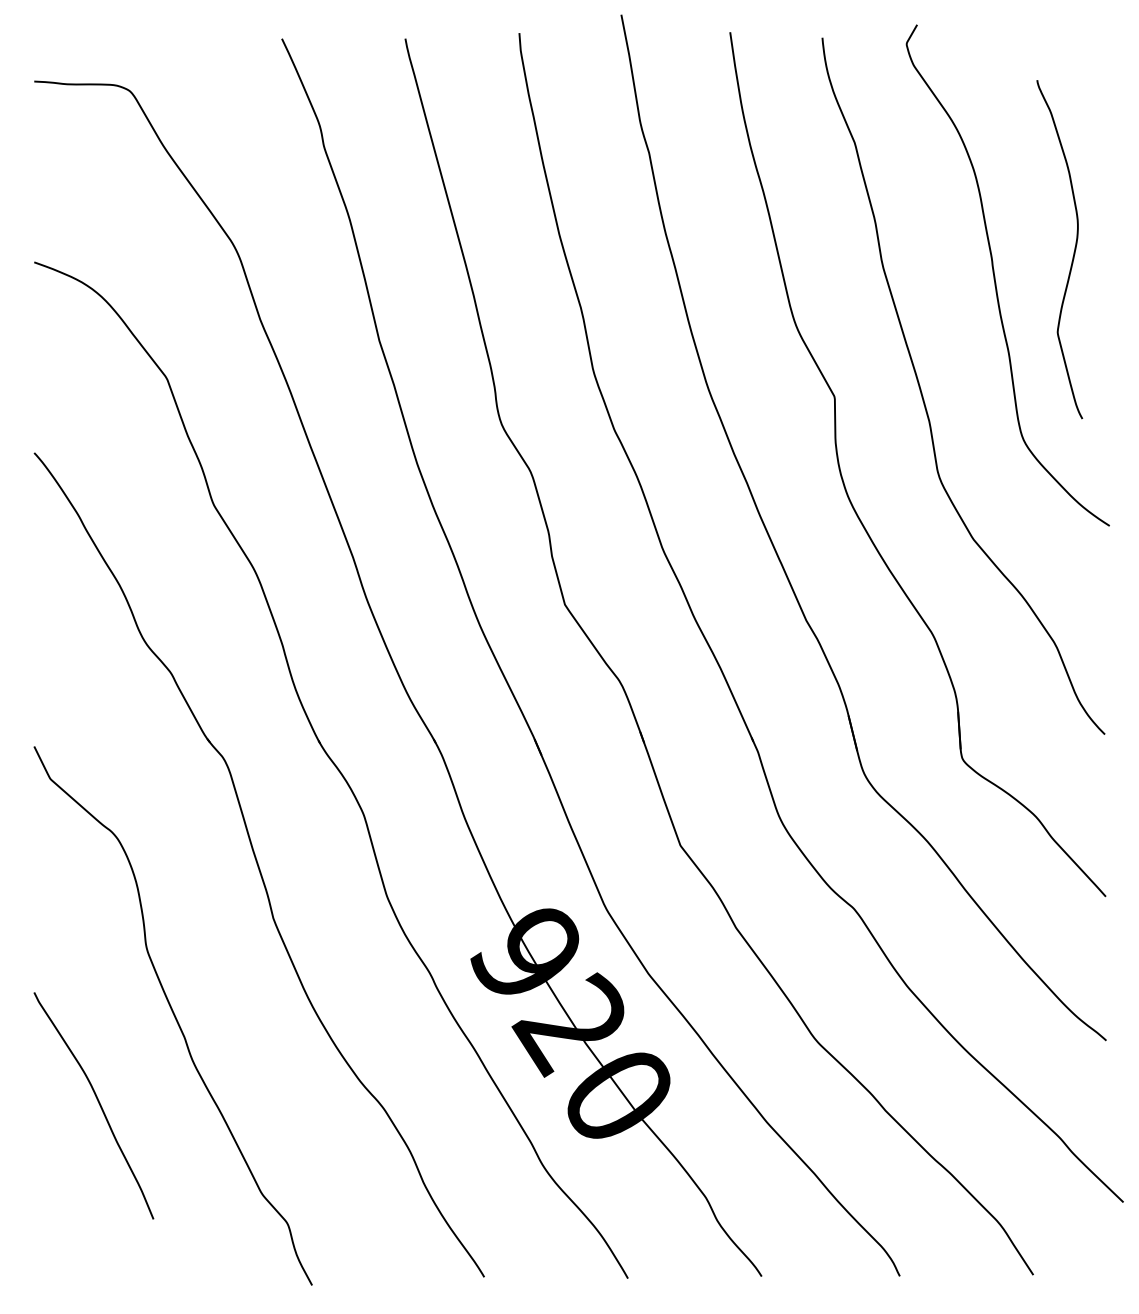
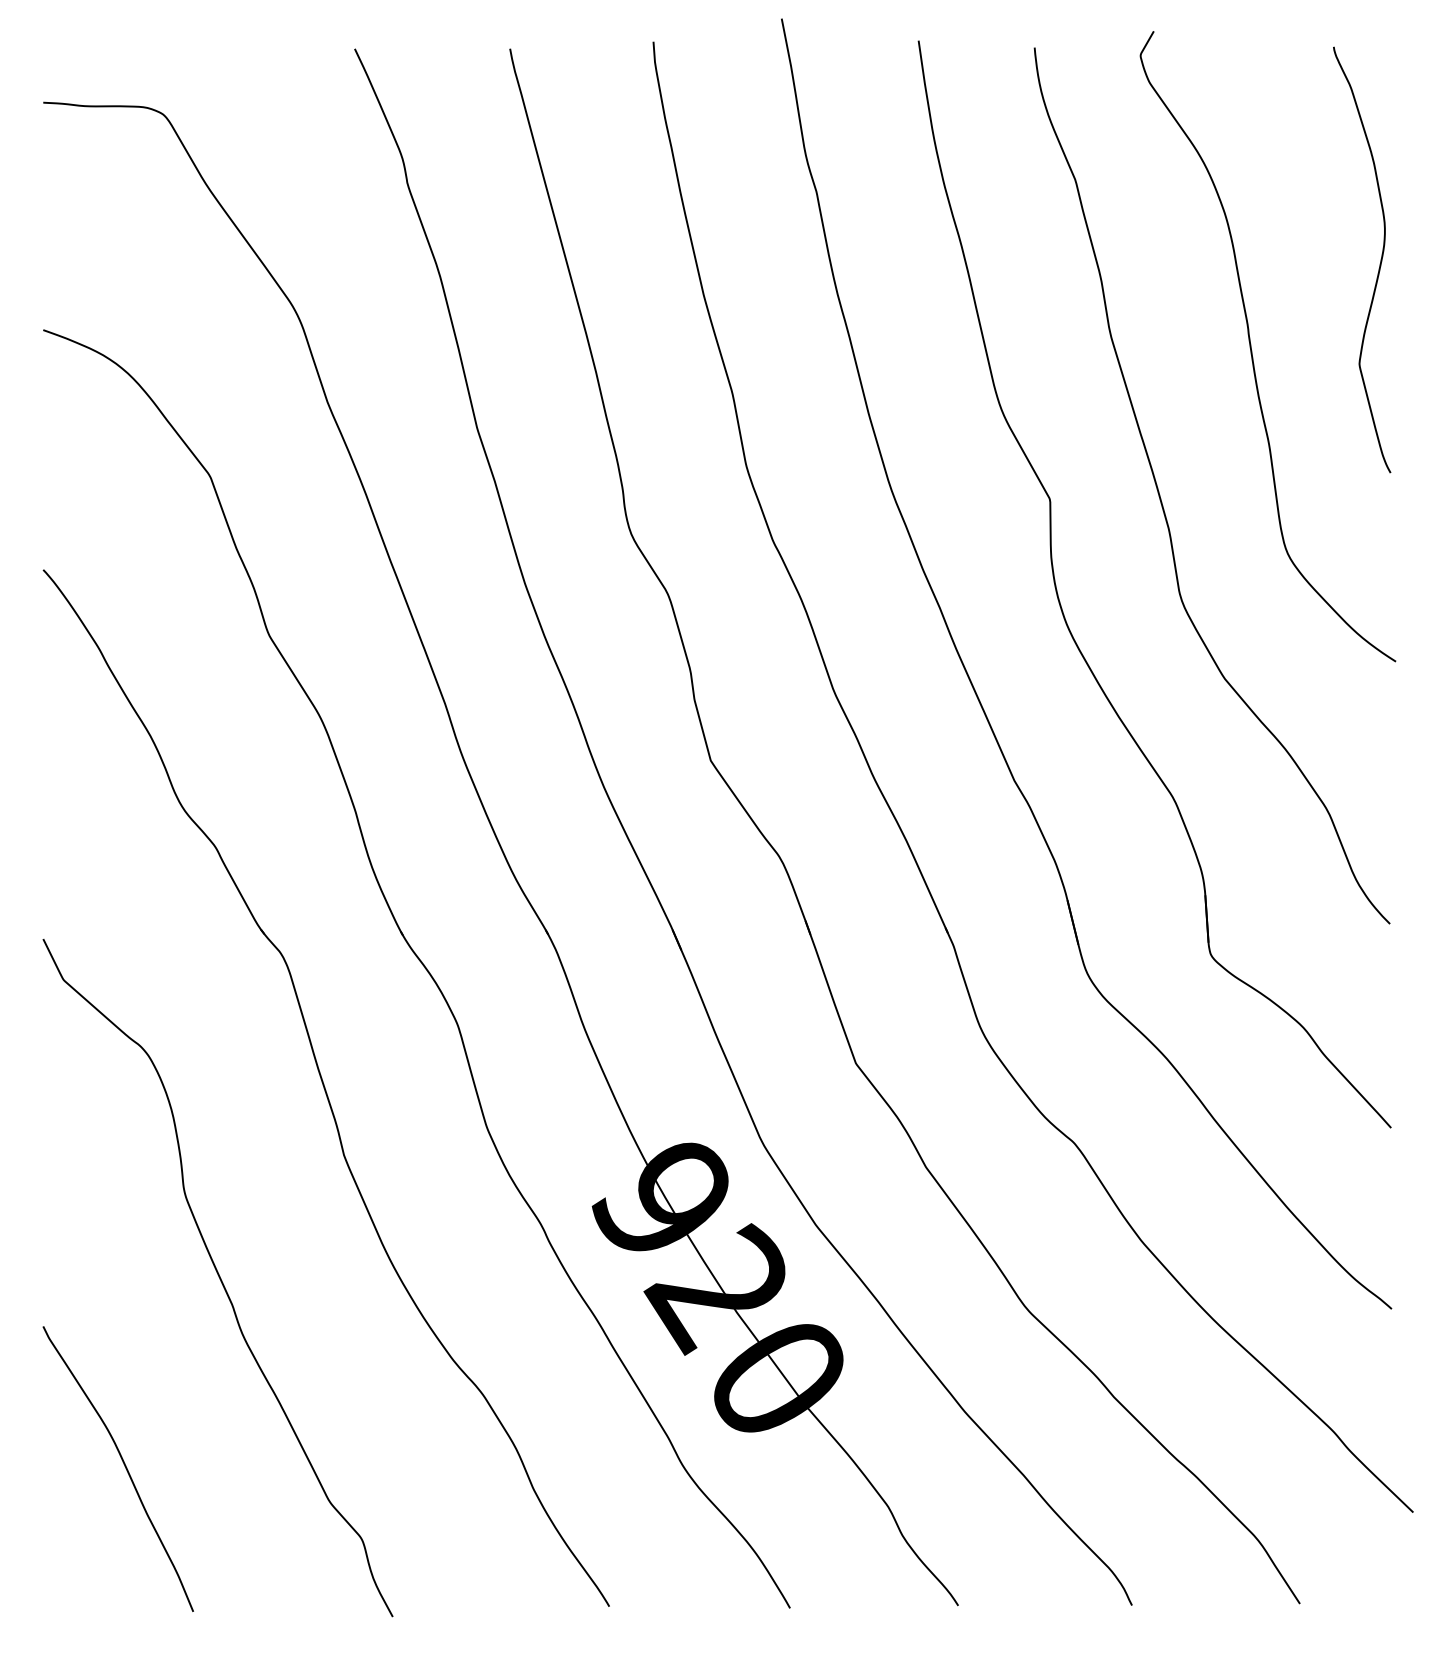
curve: (1073, 252) -> (1379, 263), moved
curve: (98, 1103) -> (124, 1466), moved

